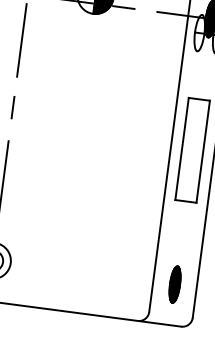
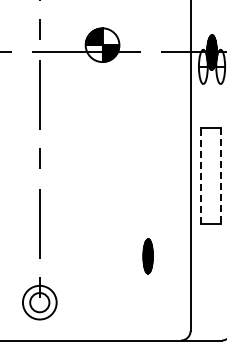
line: (182, 148) -> (201, 175), solid -> dashed
line: (203, 152) -> (221, 176), solid -> dashed
part: (174, 284) -> (147, 256), moved

